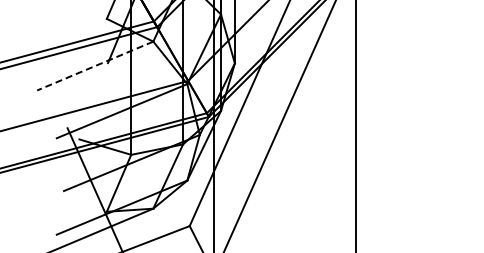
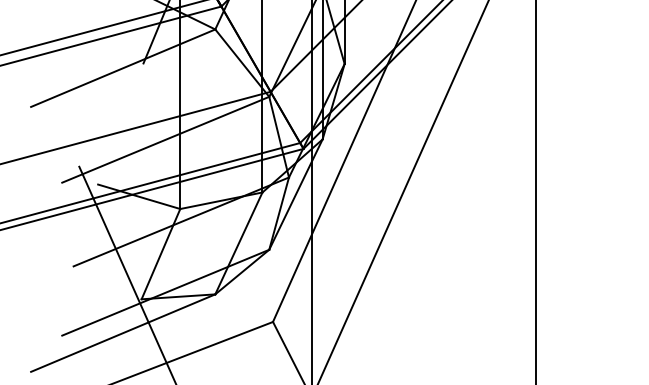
line: (94, 66) -> (122, 68), dashed -> solid

